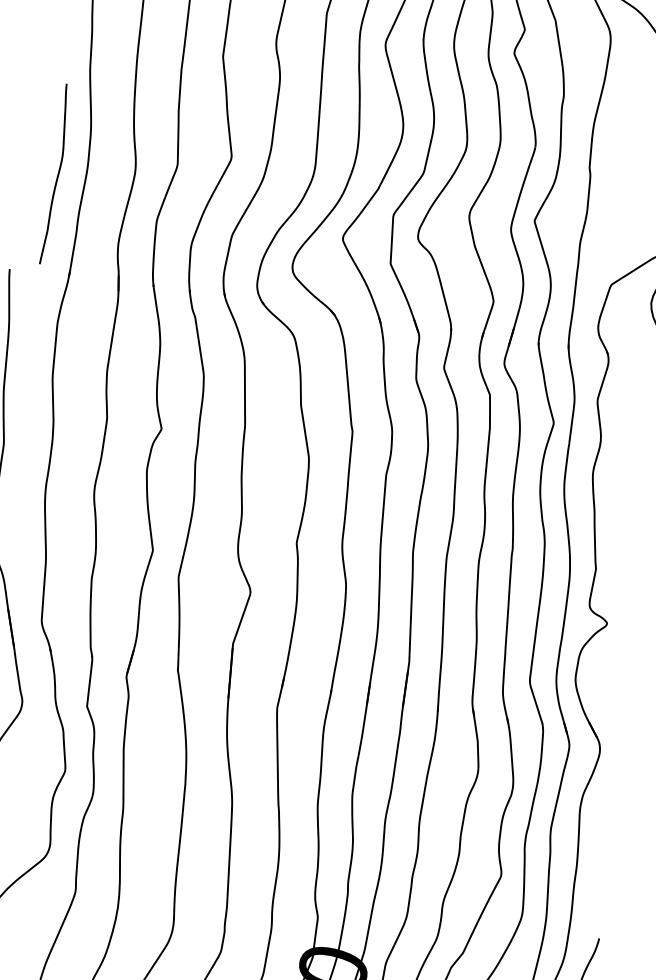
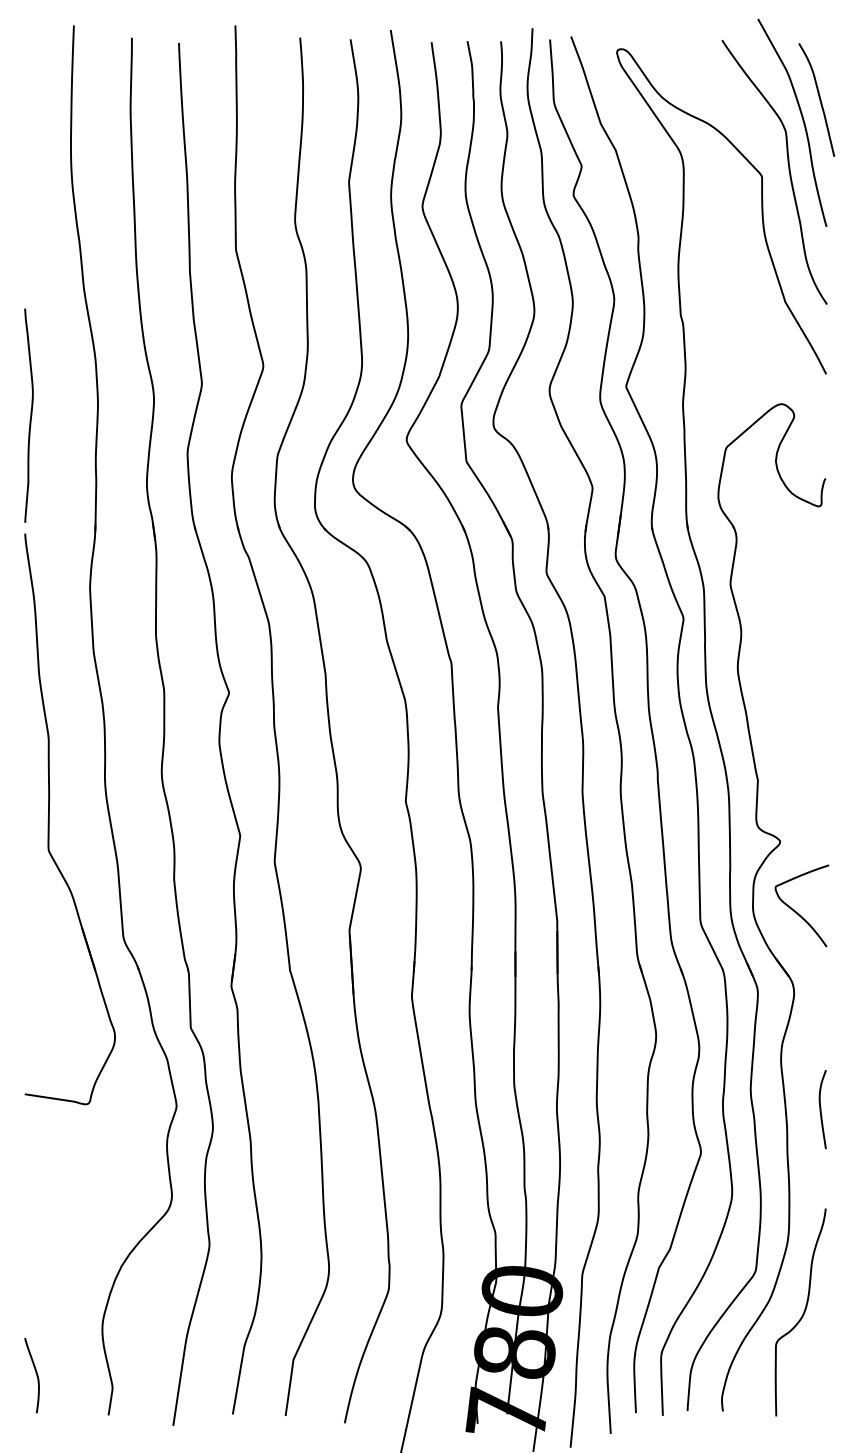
curve: (57, 174) -> (30, 415), moved
curve: (611, 683) -> (795, 910), added
curve: (608, 854) -> (821, 1109), added

